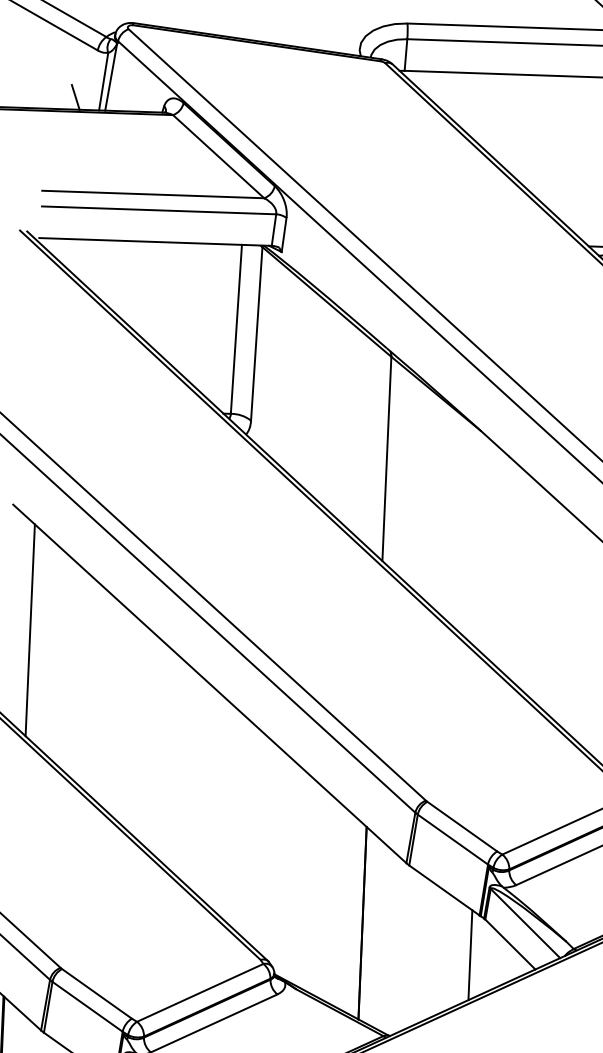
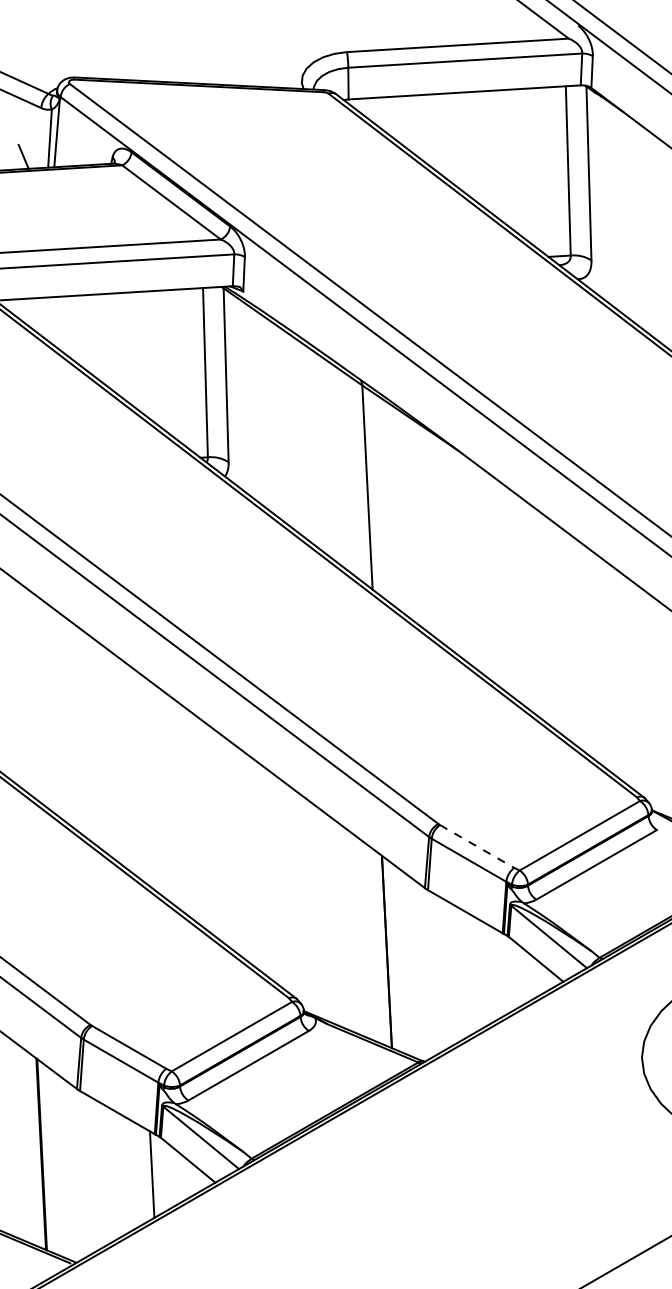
line: (30, 630) -> (28, 691), removed
line: (462, 826) -> (477, 846), solid -> dashed
line: (470, 954) -> (497, 973), removed

